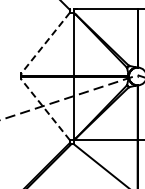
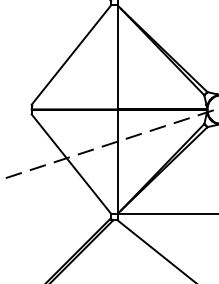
line: (45, 43) -> (71, 55), dashed -> solid
line: (45, 109) -> (71, 163), dashed -> solid

